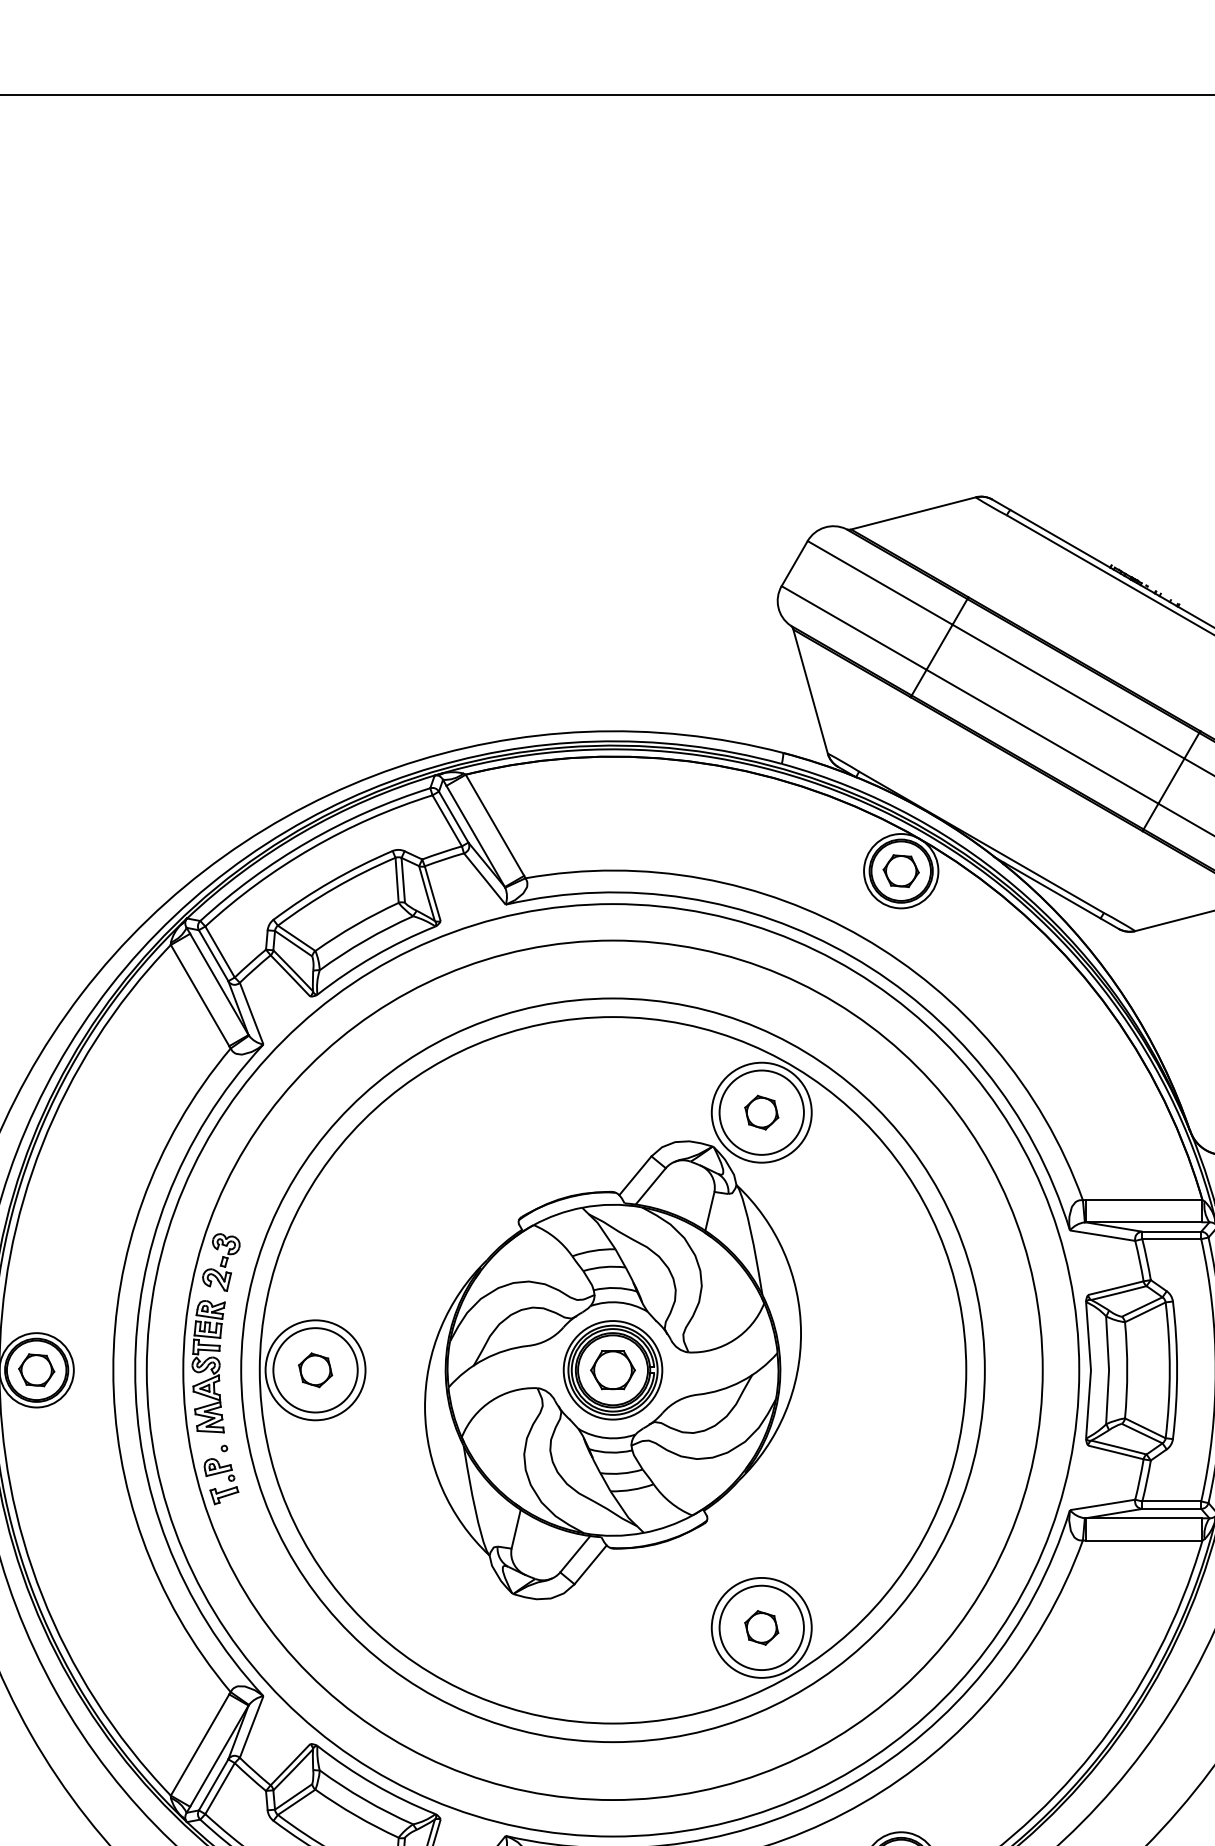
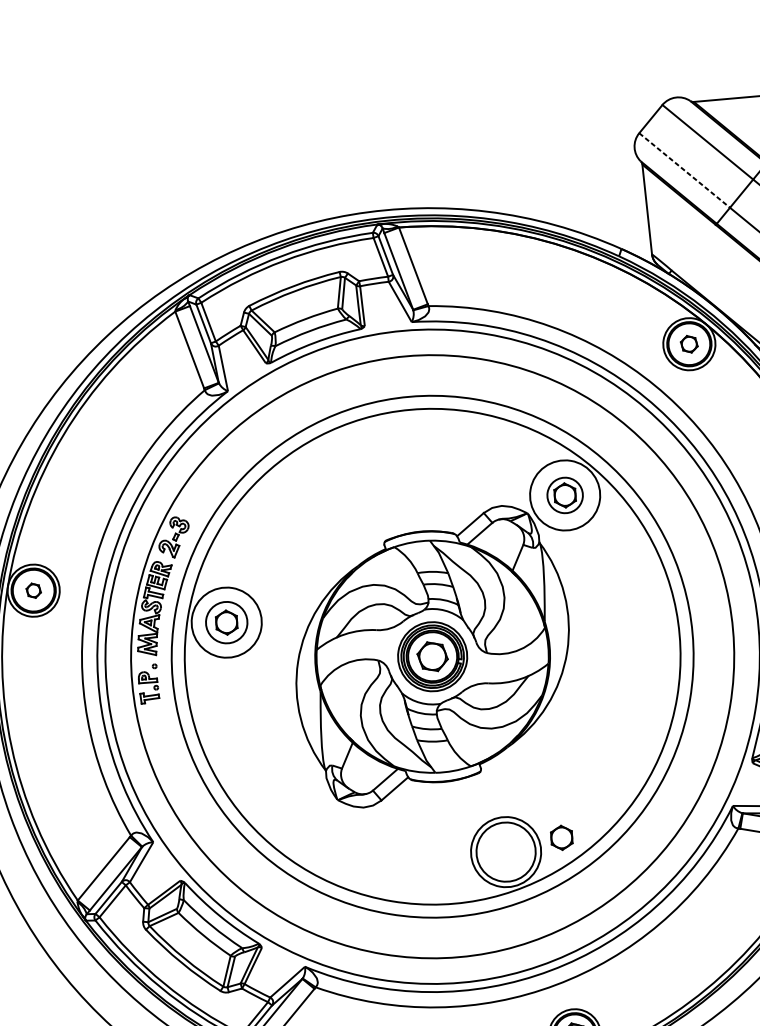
line: (854, 628) -> (684, 170), solid -> dashed
part: (900, 871) -> (688, 344), size x0.7
circle: (761, 1112) -> (564, 495), size x0.6
part: (36, 1370) -> (33, 590), size x0.6
circle: (315, 1370) -> (226, 622), size x0.7
part: (761, 1627) -> (561, 837), moved

